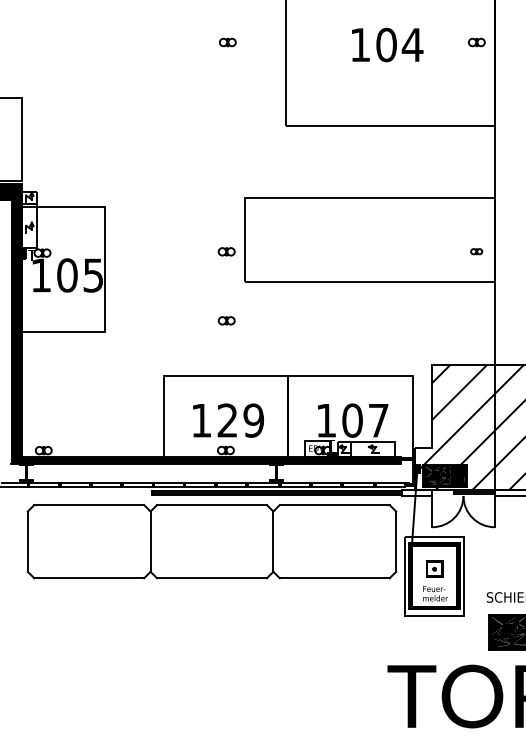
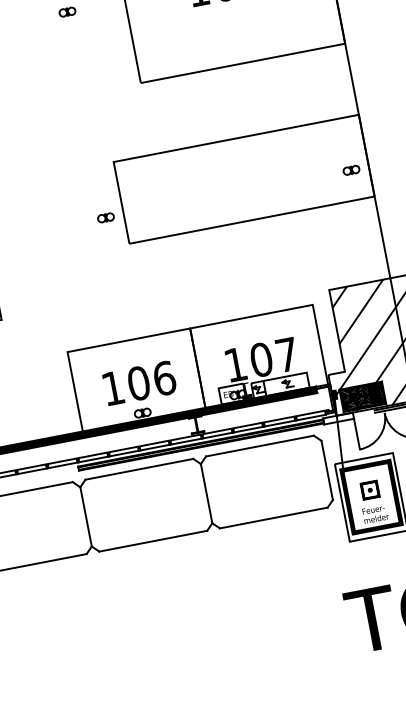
part: (476, 251) -> (351, 170), size x1.43
part: (226, 320) -> (118, 285), removed
text: (240, 420) -> (151, 380), 129 -> 106

